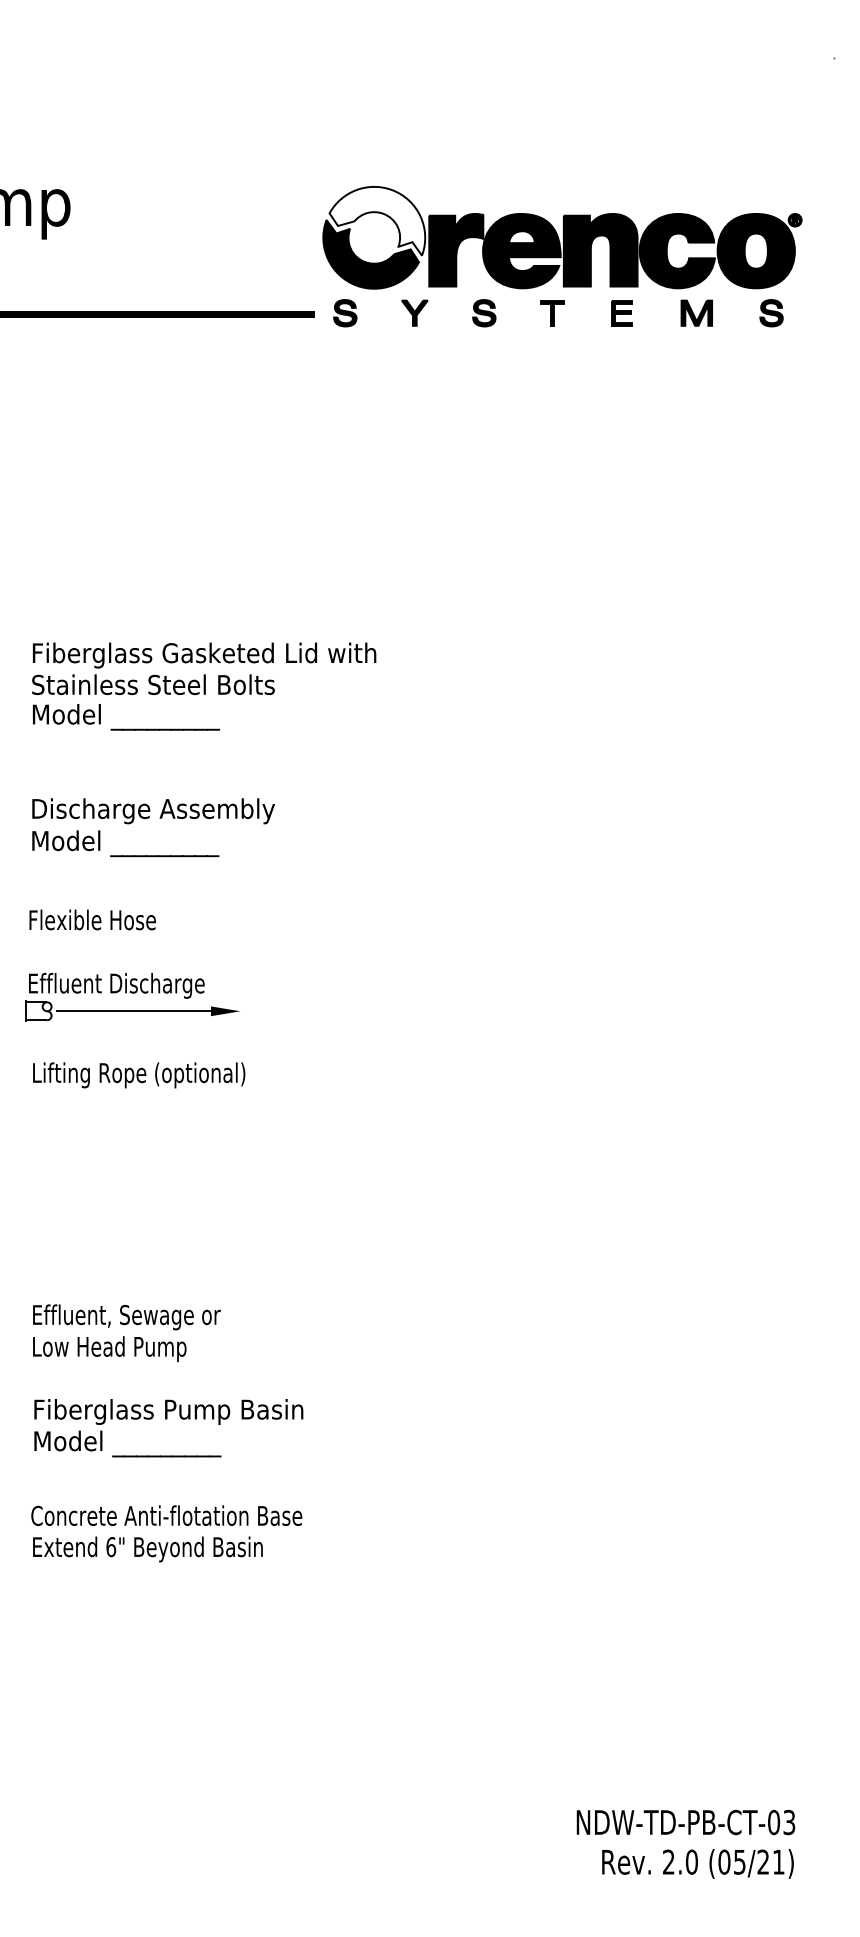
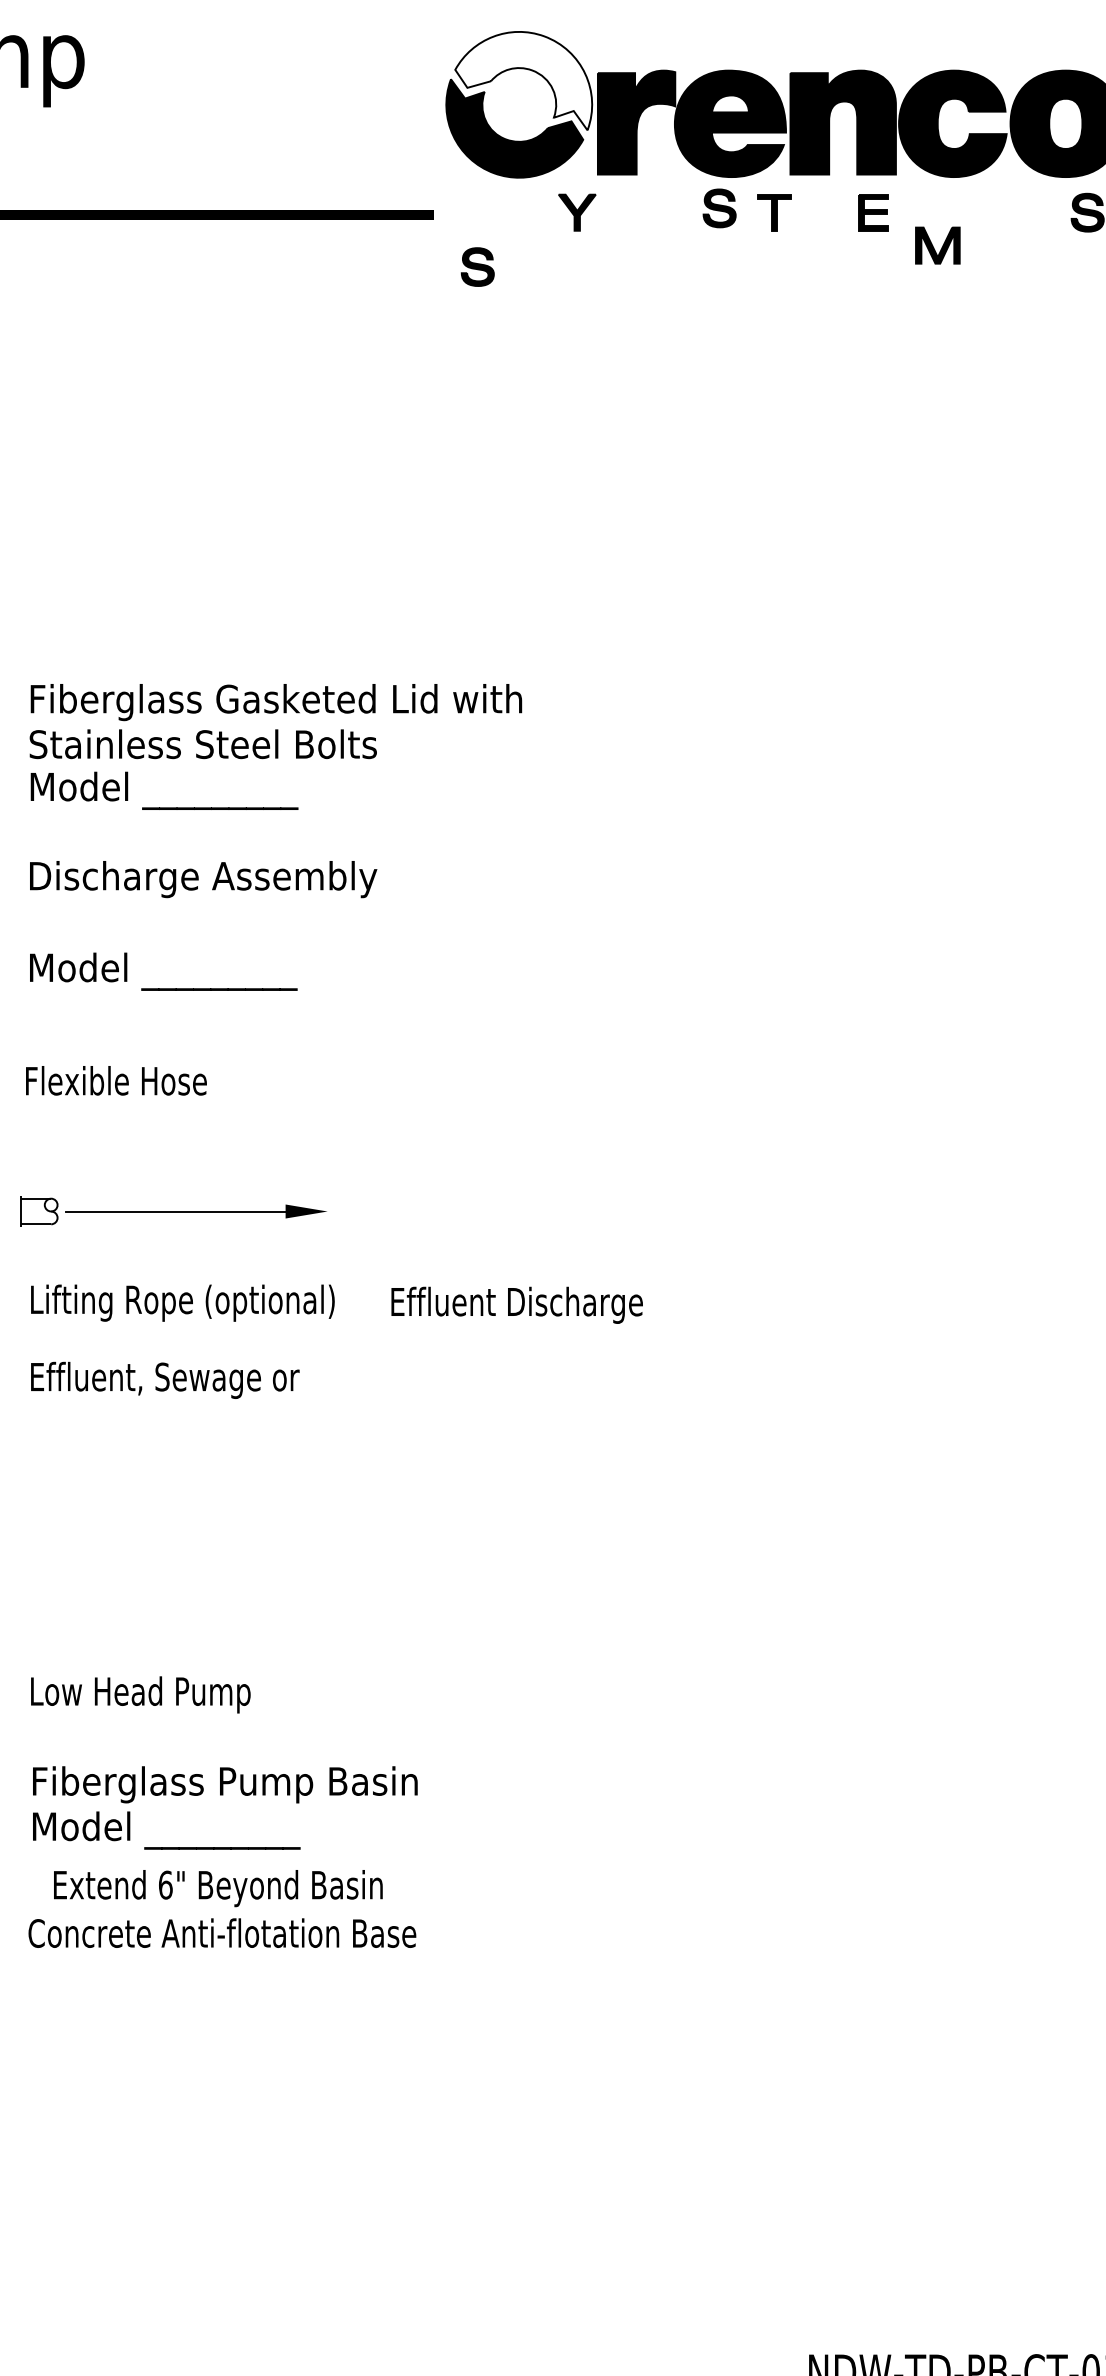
part: (696, 312) -> (937, 244), moved
part: (345, 313) -> (478, 267), moved
part: (484, 313) -> (719, 208), moved
text: (153, 811) -> (203, 879), moved
text: (116, 985) -> (516, 1304), moved
text: (126, 1317) -> (164, 1380), moved
text: (147, 1549) -> (217, 1888), moved

